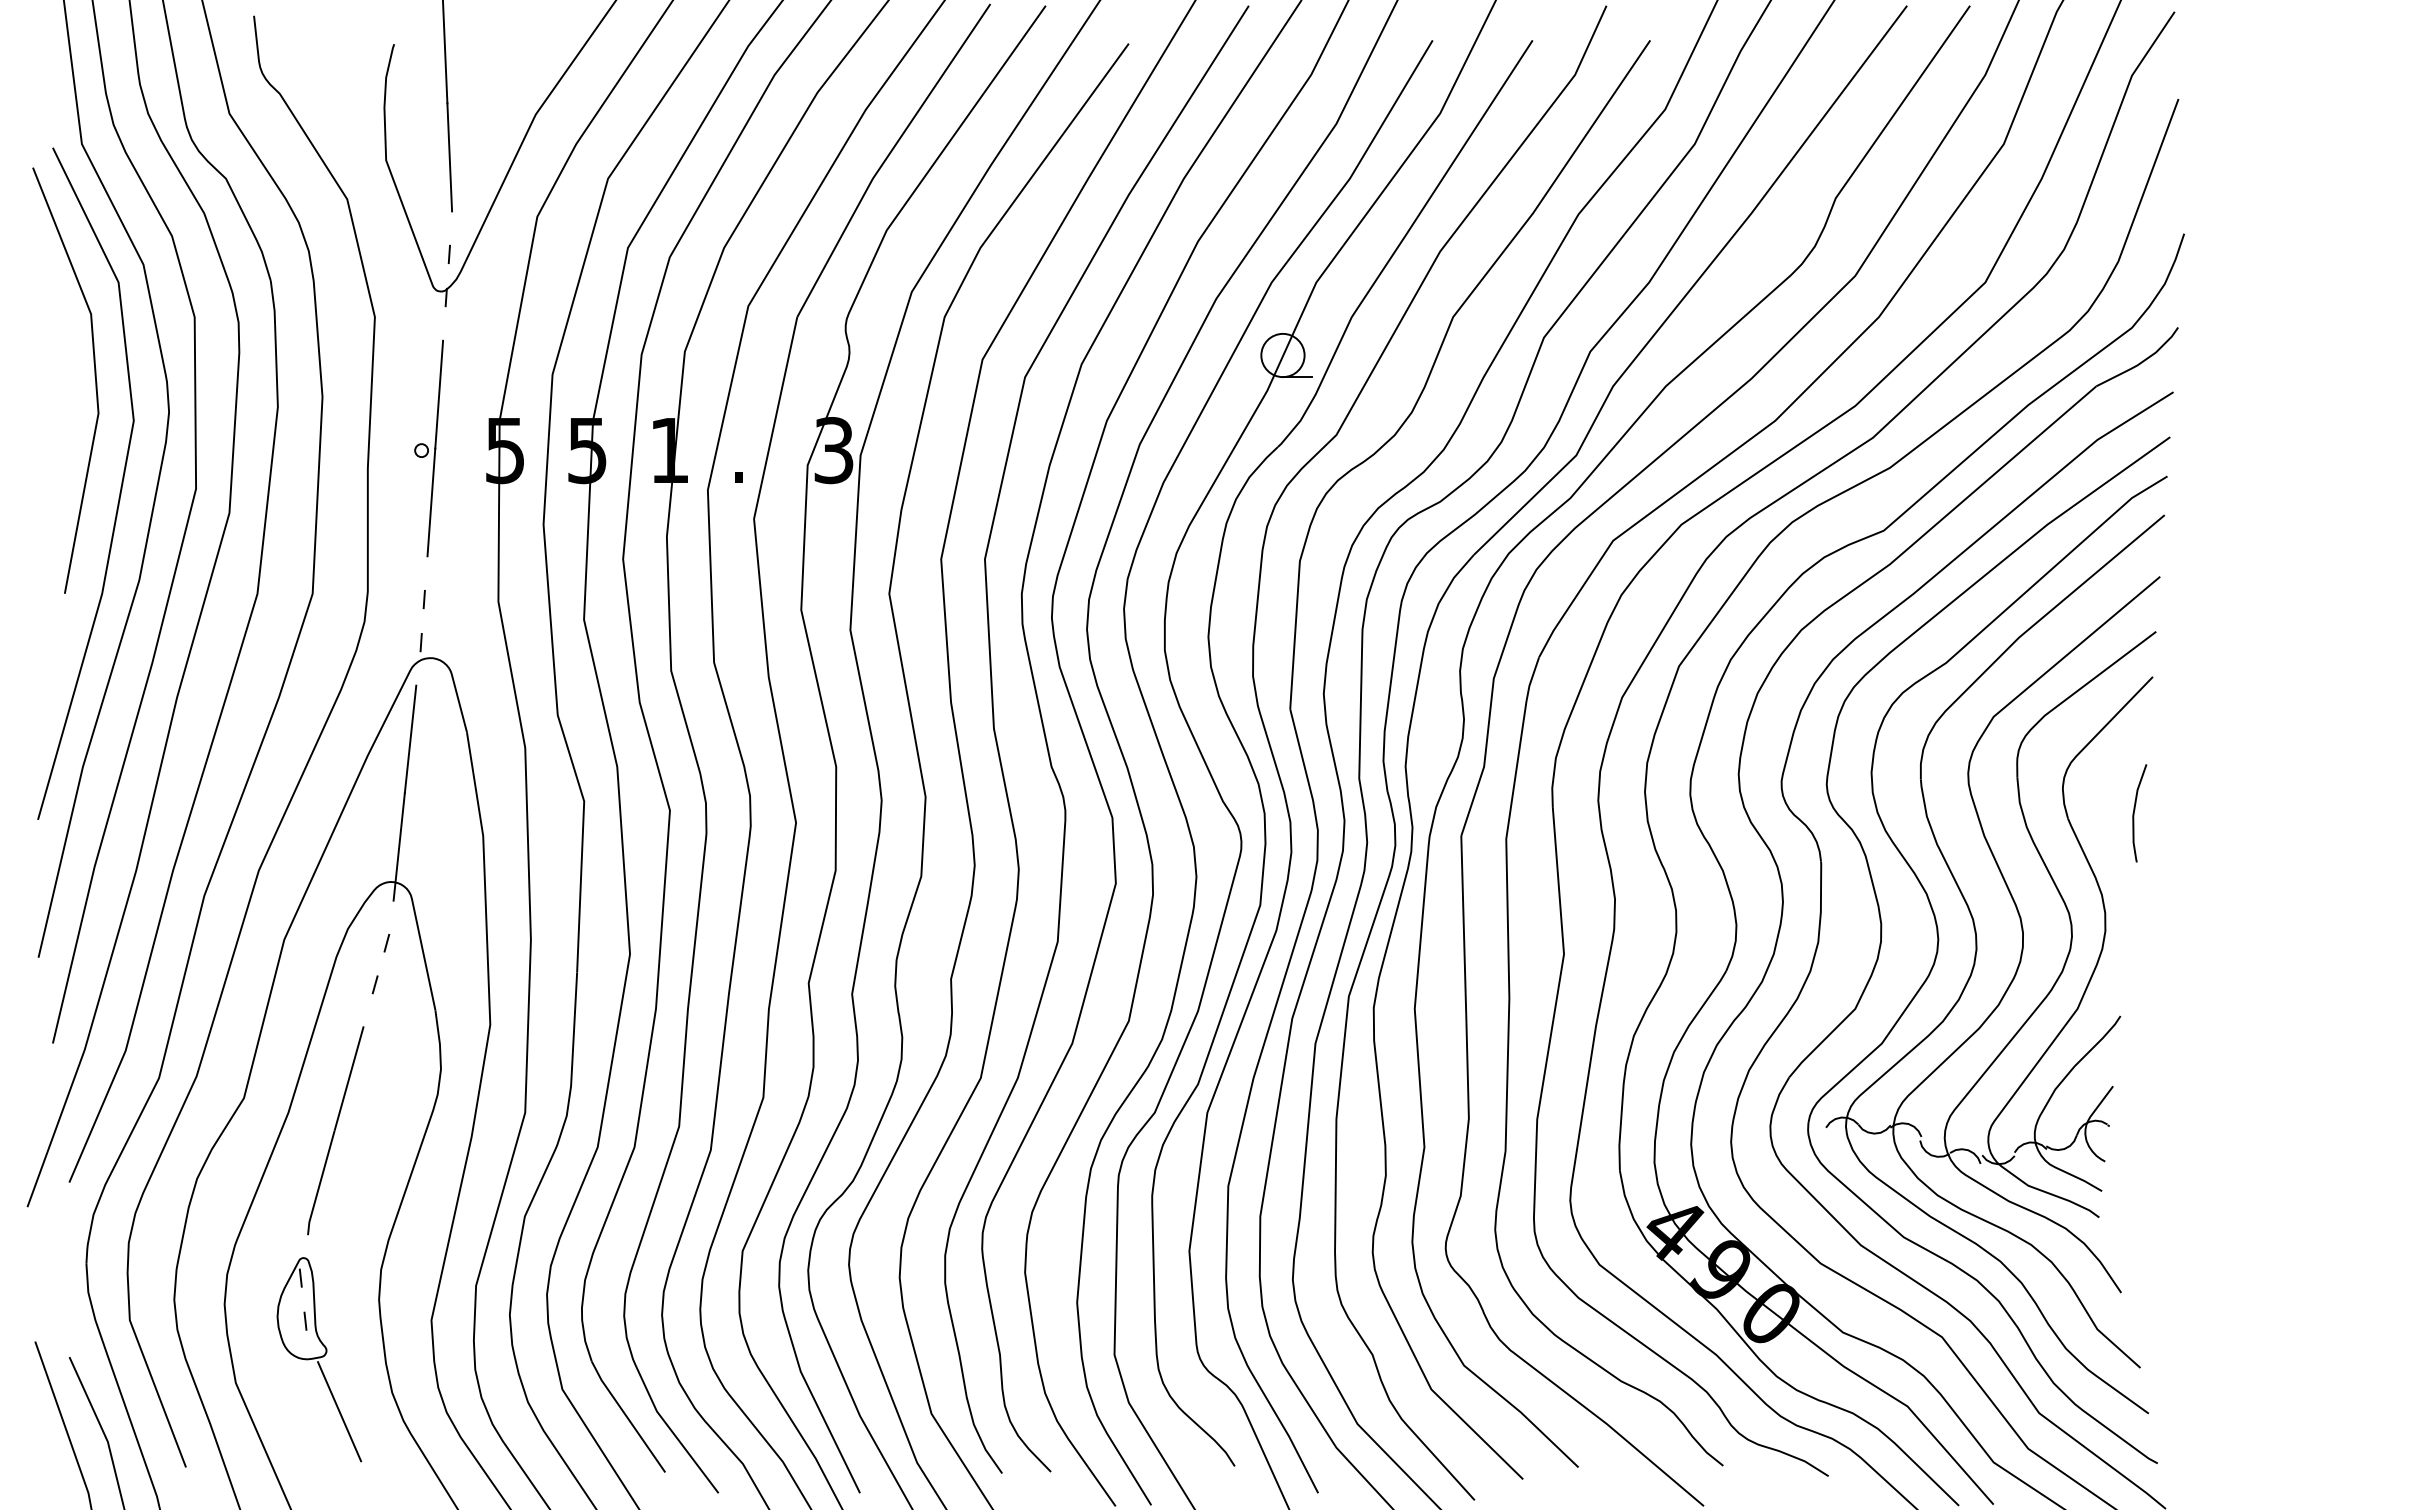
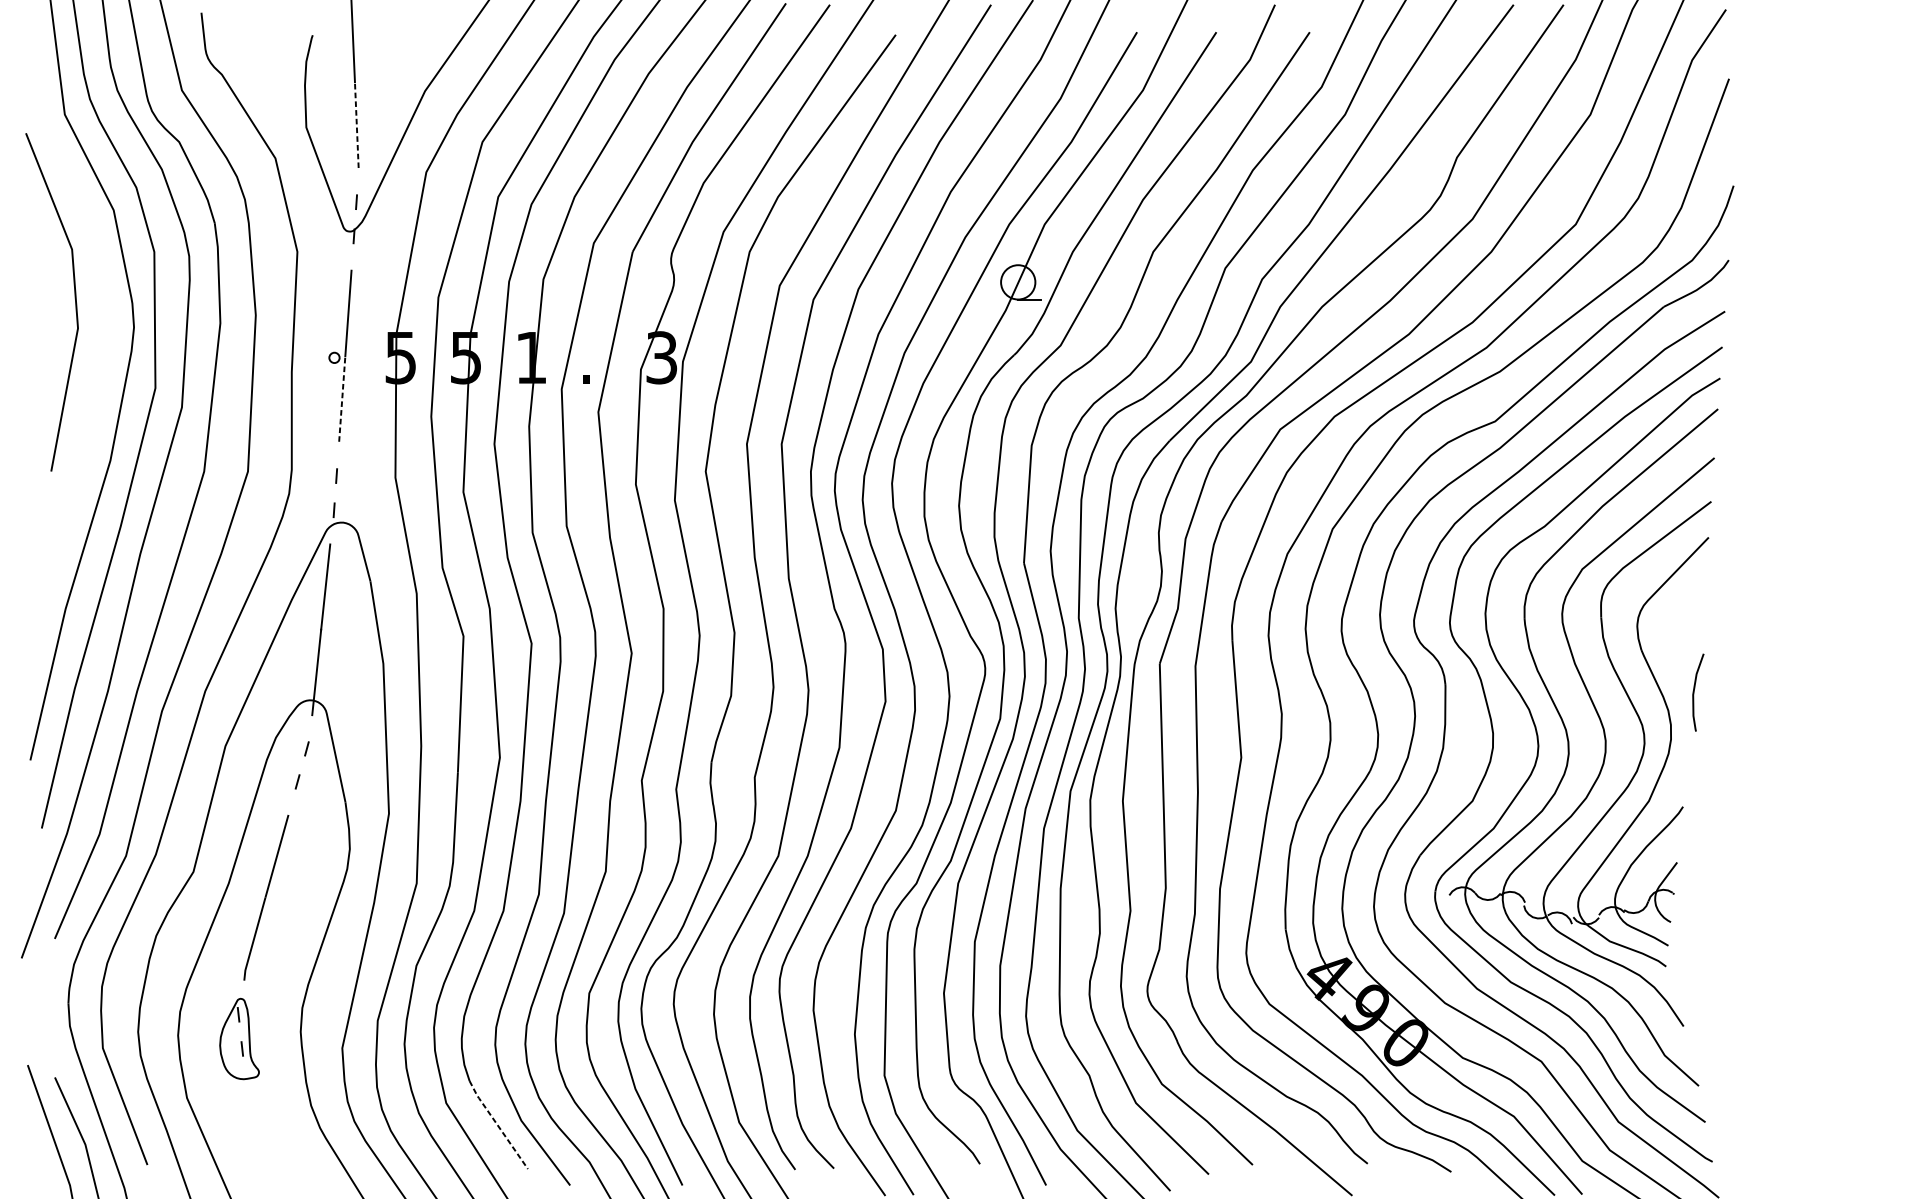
line: (449, 156) -> (356, 124), solid -> dashed
line: (120, 486) -> (95, 386), removed
line: (431, 501) -> (342, 398), solid -> dashed
curve: (2135, 810) -> (1694, 690), moved
line: (339, 1411) -> (269, 1120), removed
line: (626, 1416) -> (497, 1124), solid -> dashed

